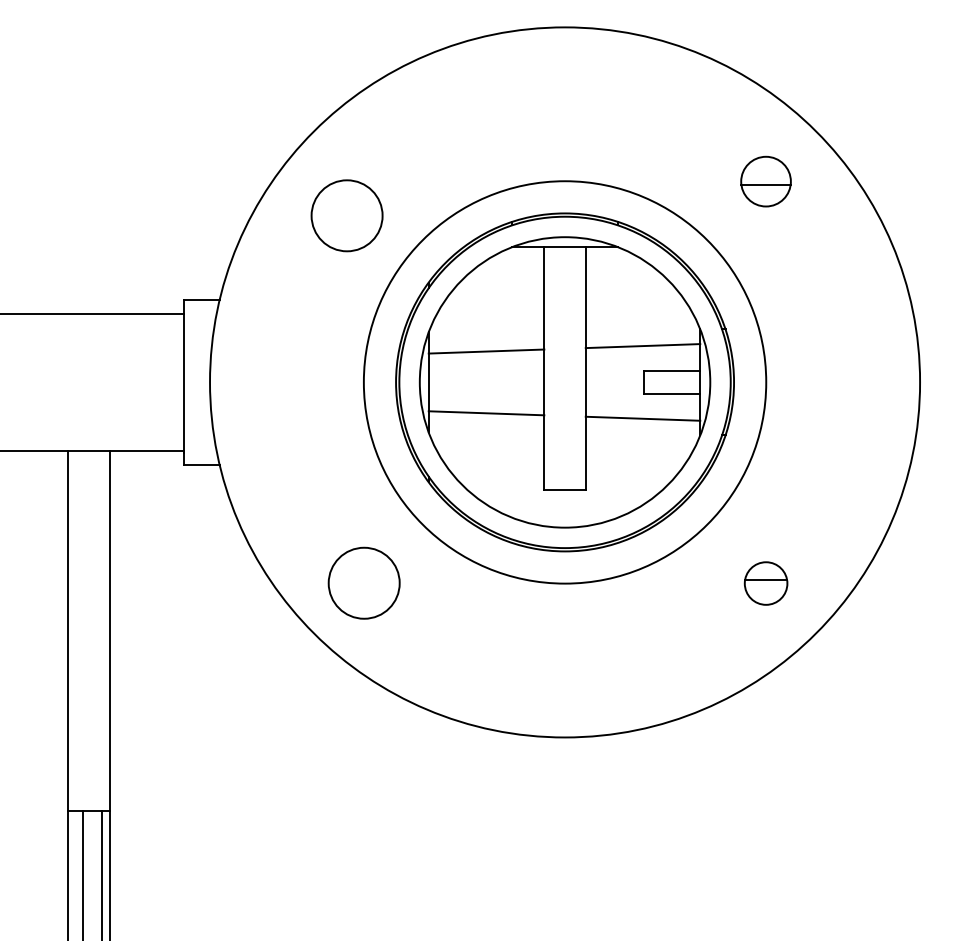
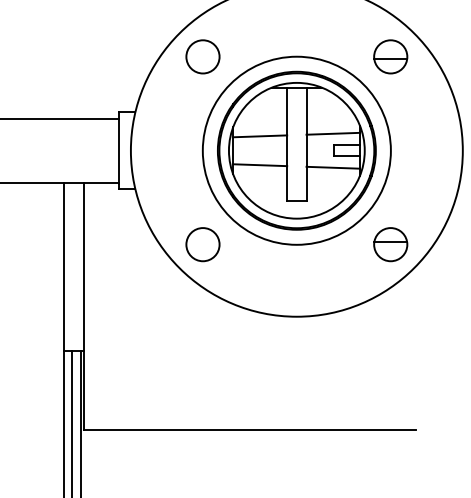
part: (765, 180) -> (390, 56), size x1.43
circle: (346, 214) -> (202, 56), moved
part: (765, 582) -> (390, 244), size x1.67

